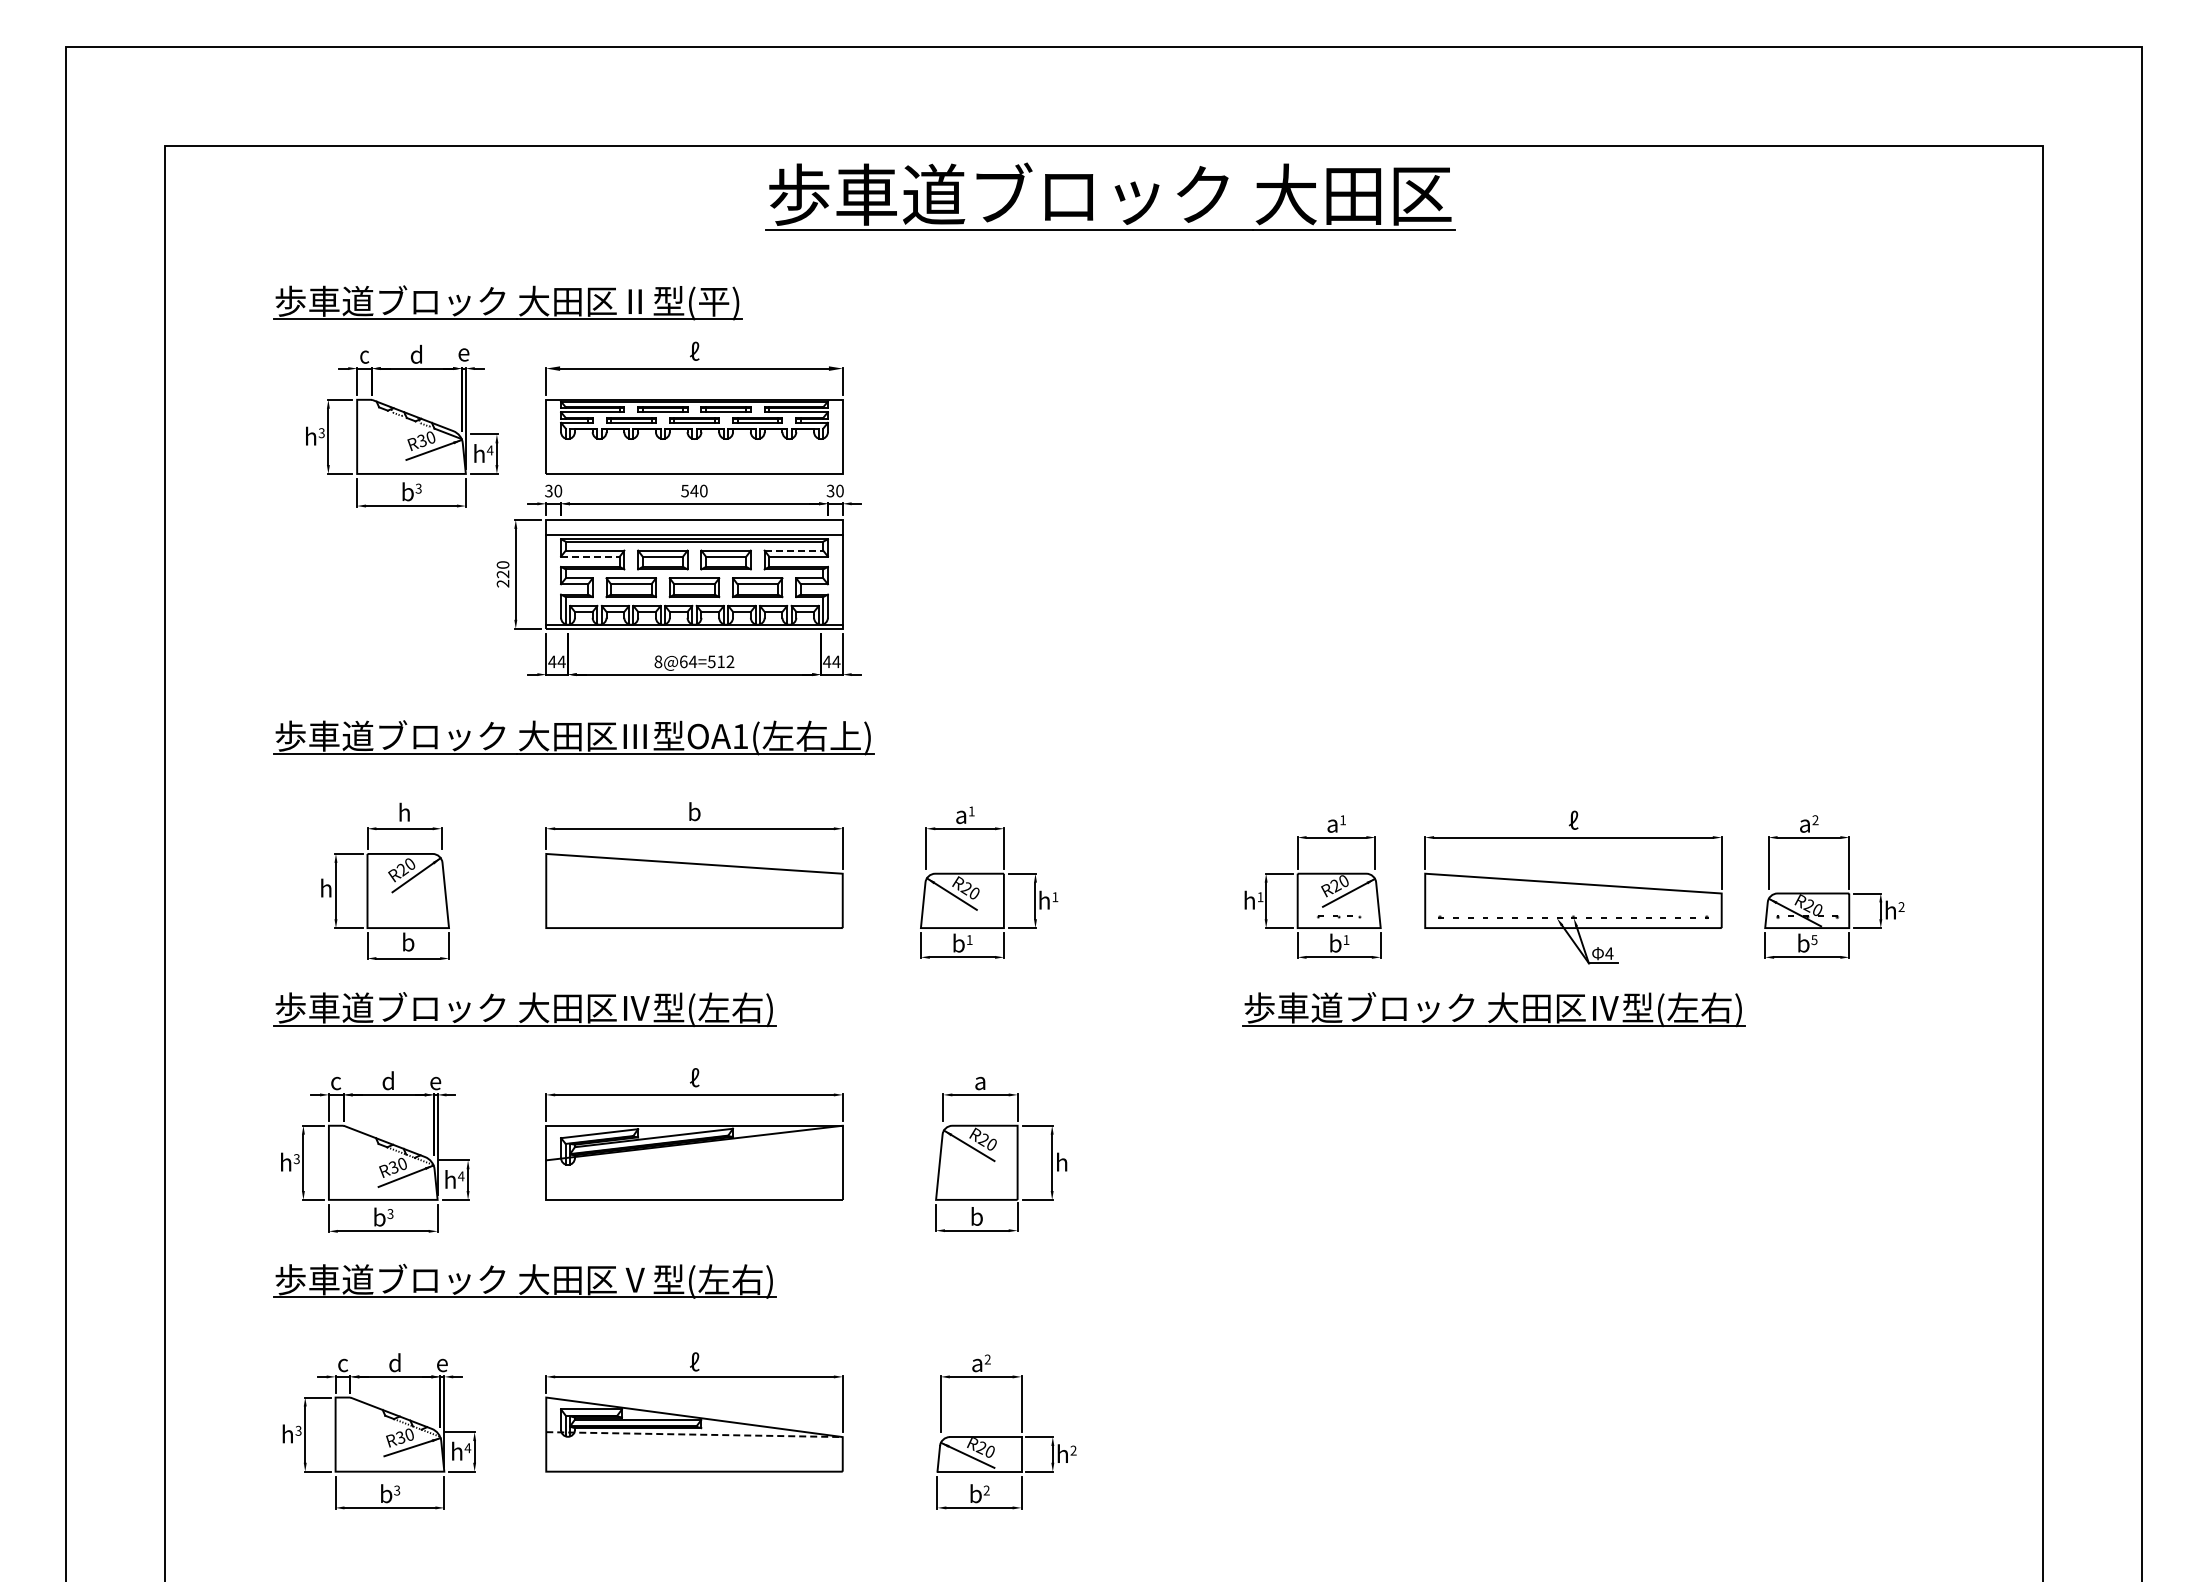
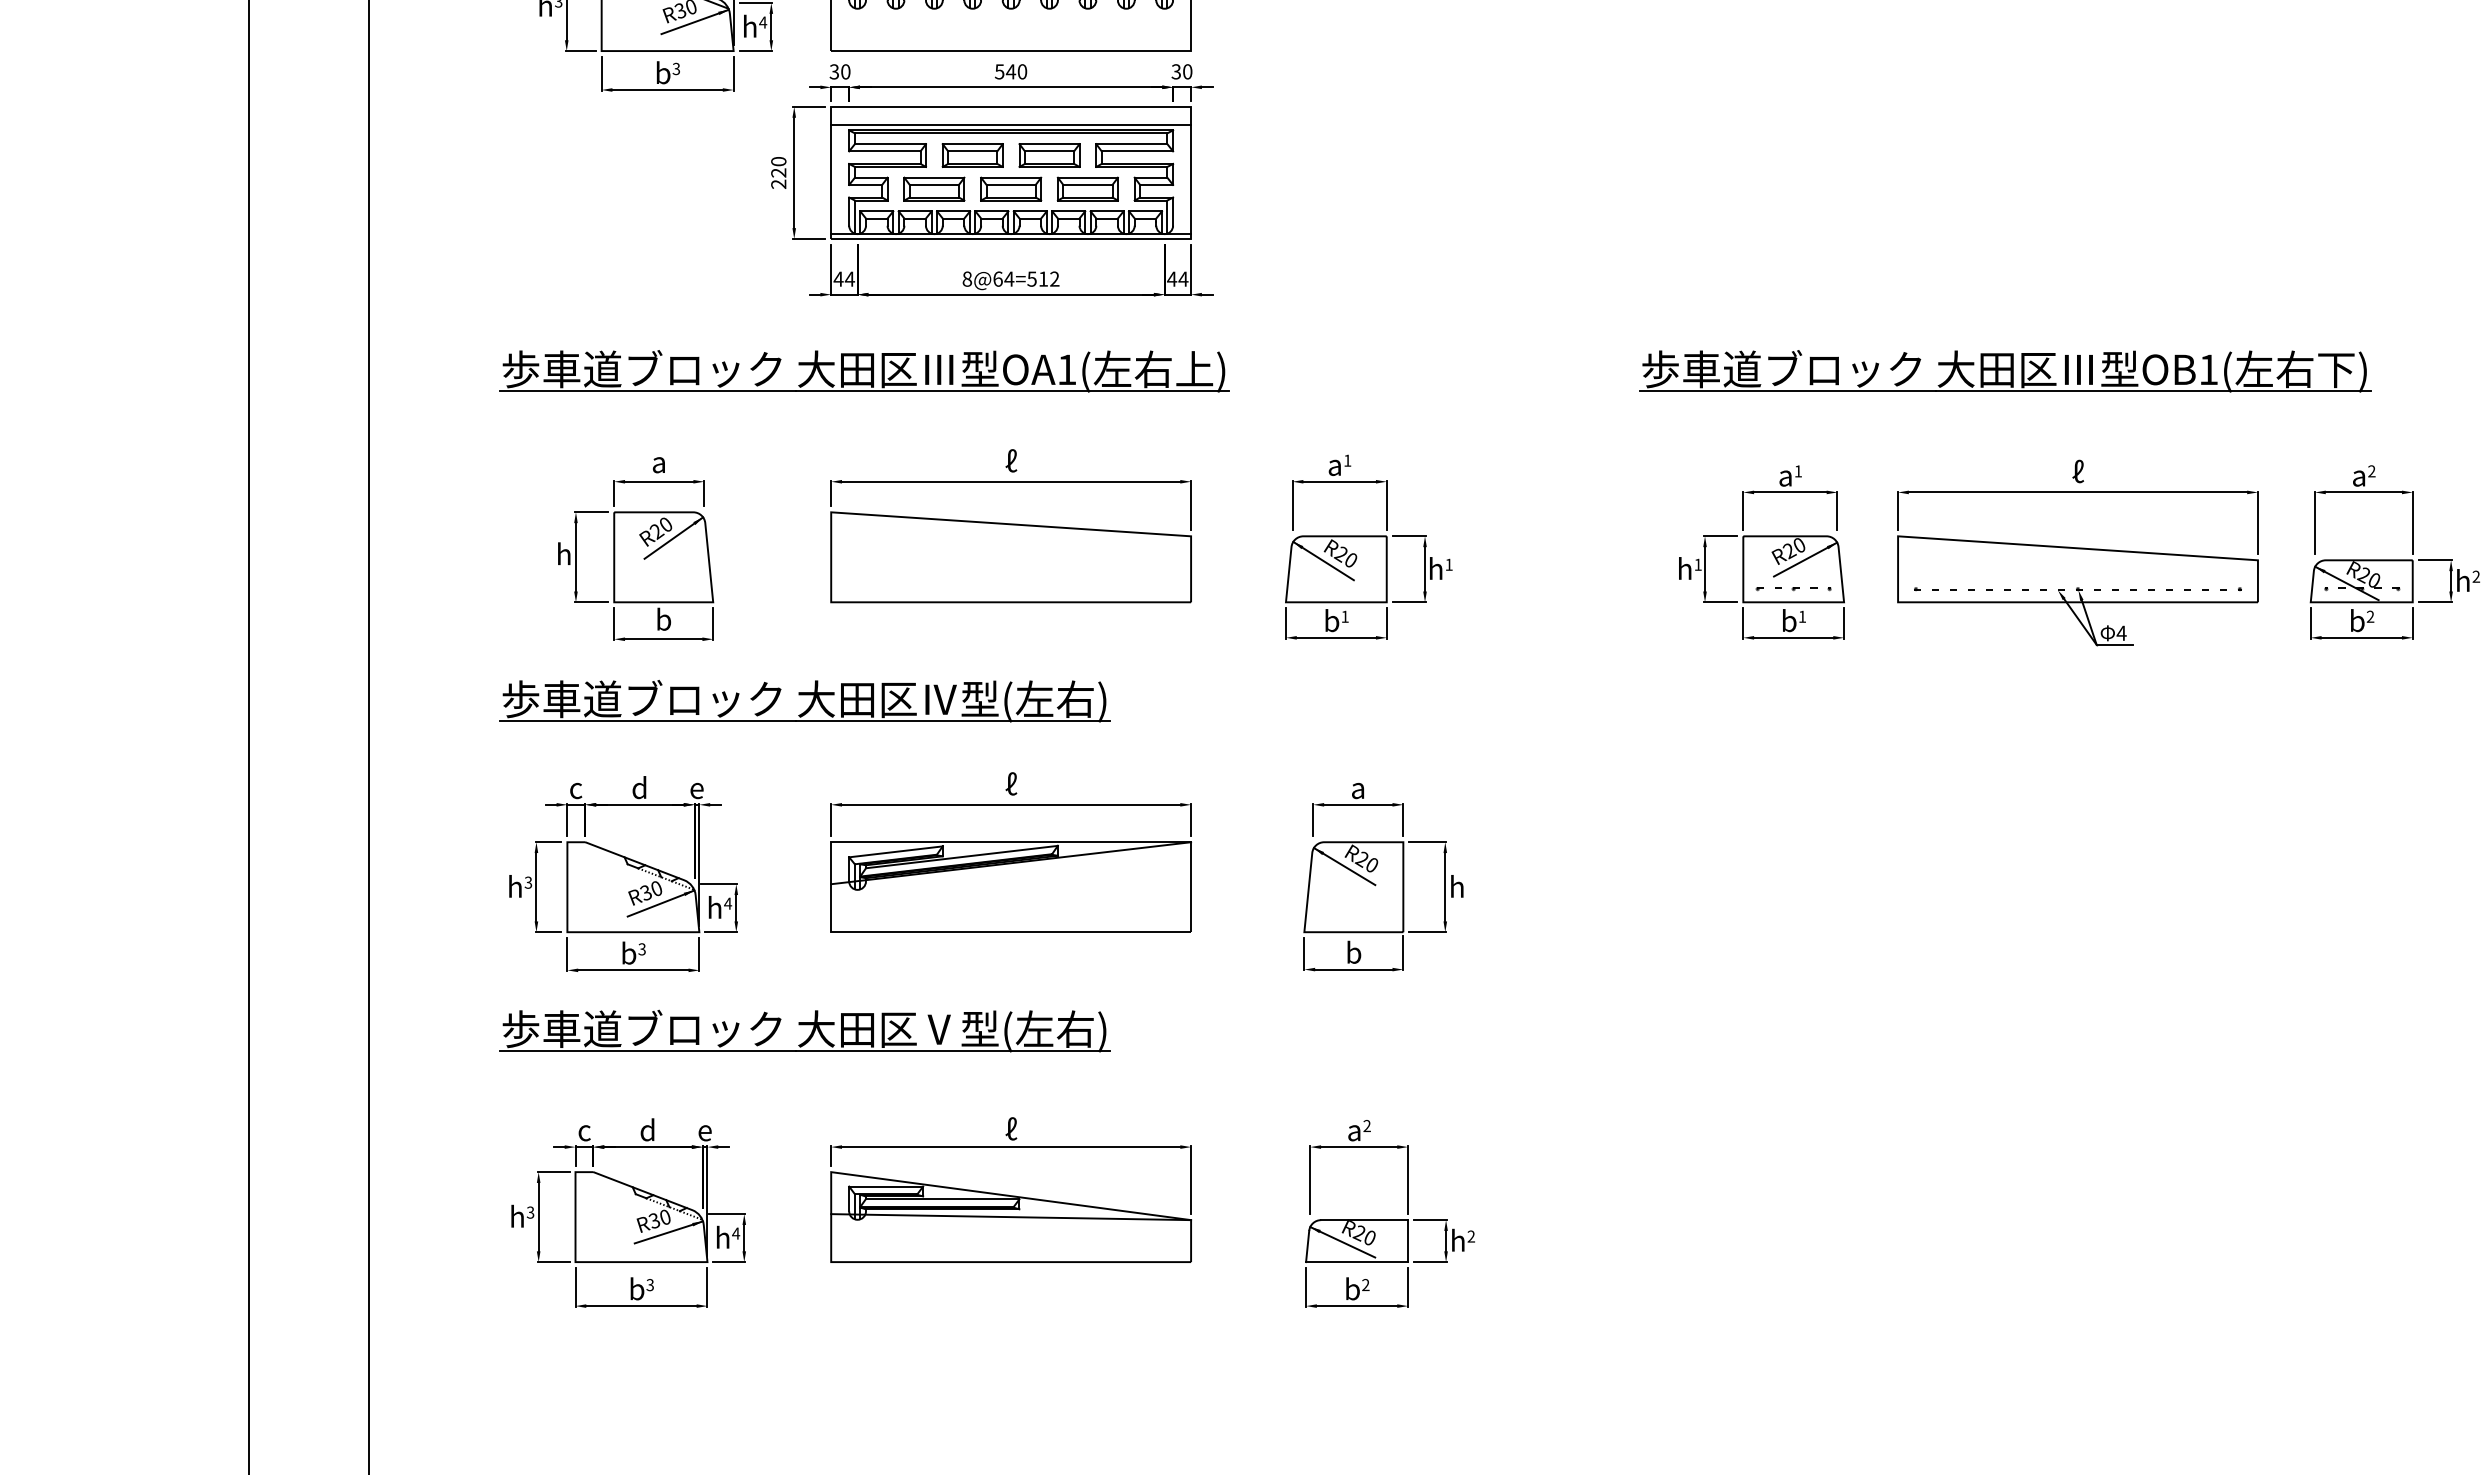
line: (794, 550) -> (1132, 143), dashed -> solid
line: (590, 556) -> (884, 151), dashed -> solid
part: (1513, 737) -> (2005, 370), added
text: (404, 811) -> (659, 460), h -> a
text: (694, 811) -> (1011, 460), b -> ℓ
part: (1338, 916) -> (1792, 588), size x1.43
text: (1814, 940) -> (2370, 617), 5 -> 2
part: (1493, 1009) -> (1980, 701), removed
line: (695, 1434) -> (1012, 1216), dashed -> solid

